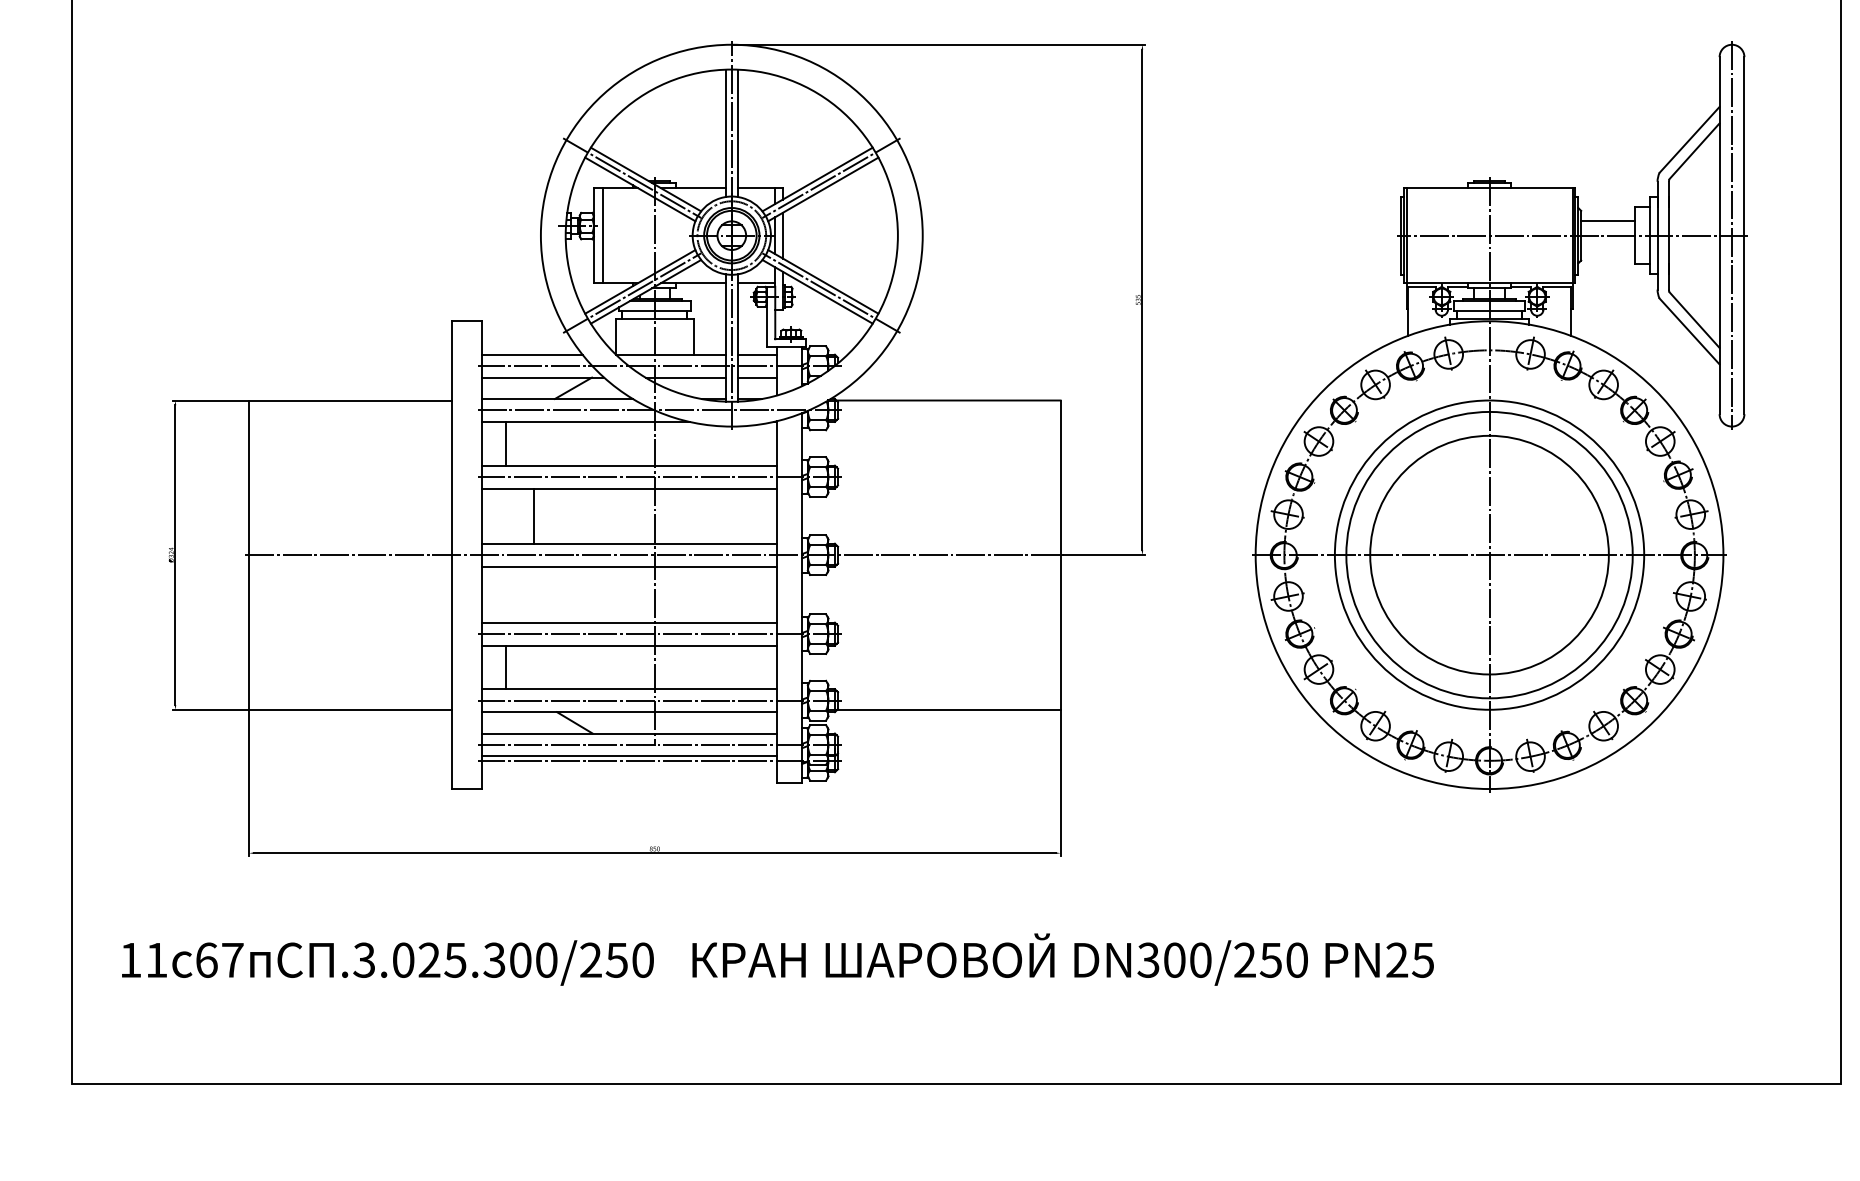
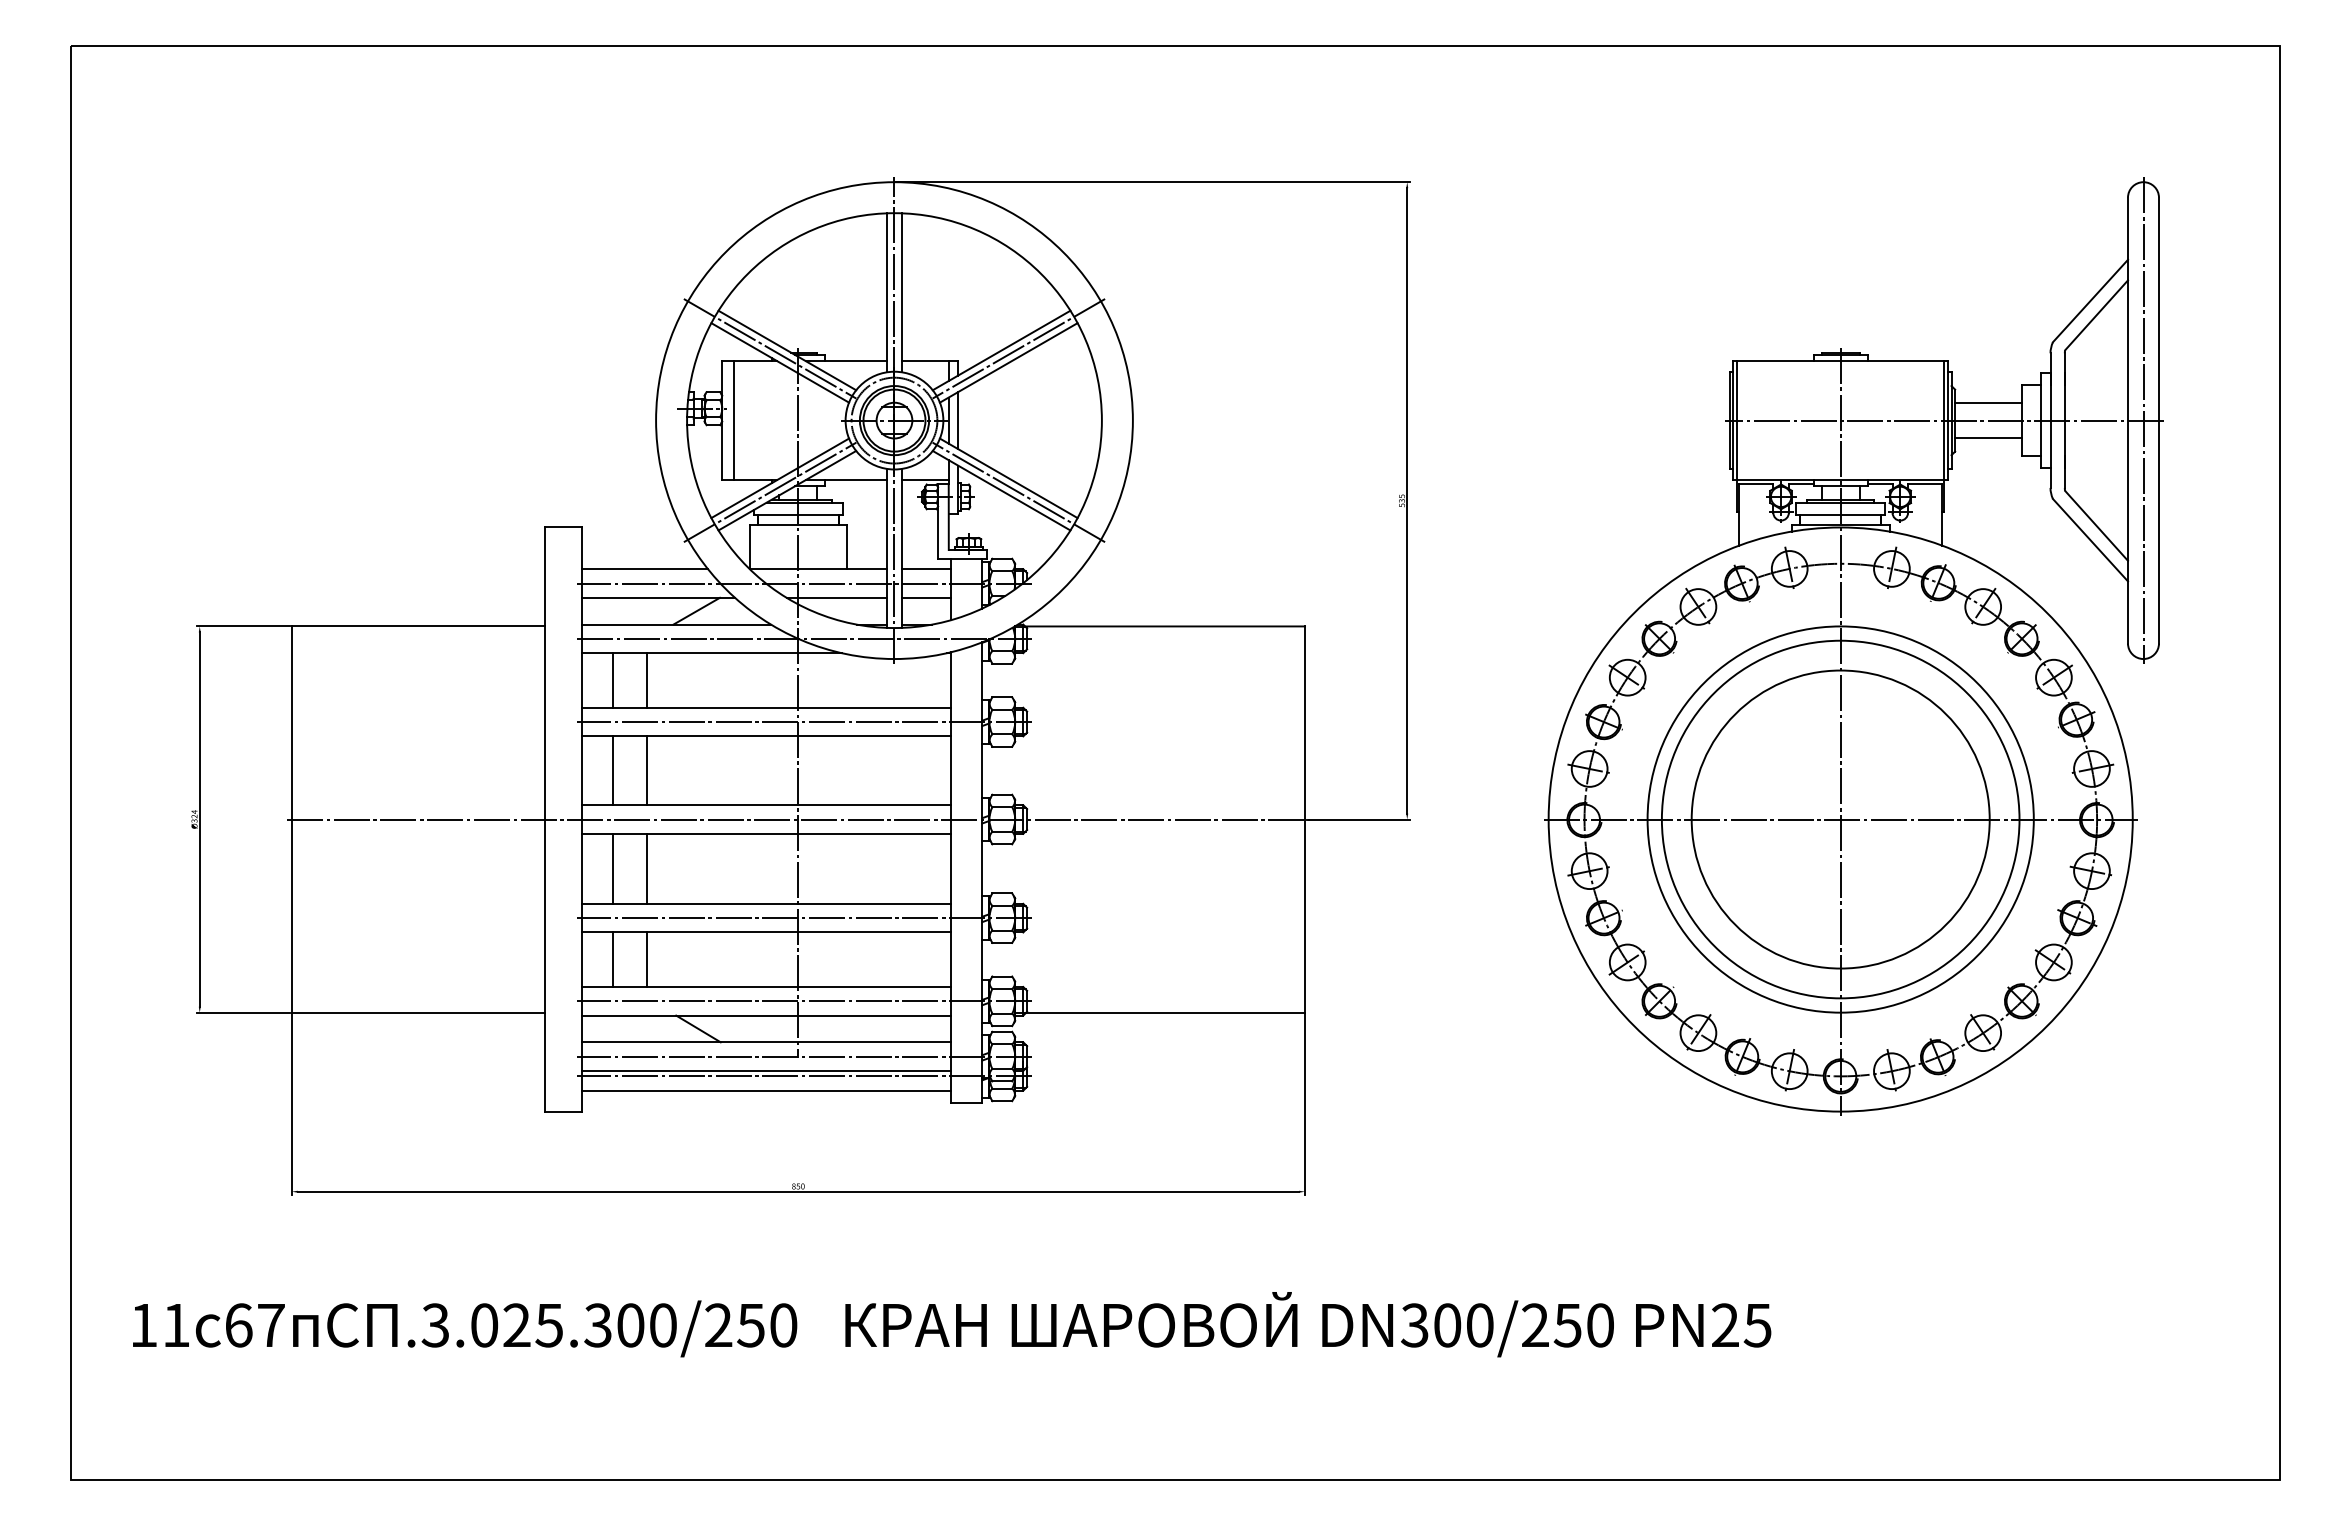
line: (1607, 250) -> (1988, 438), added
line: (534, 443) -> (647, 680), added
line: (506, 515) -> (612, 770), added
line: (506, 594) -> (612, 868), added
line: (534, 594) -> (647, 868), added
line: (534, 667) -> (647, 959), added
line: (629, 772) -> (766, 1090), added

